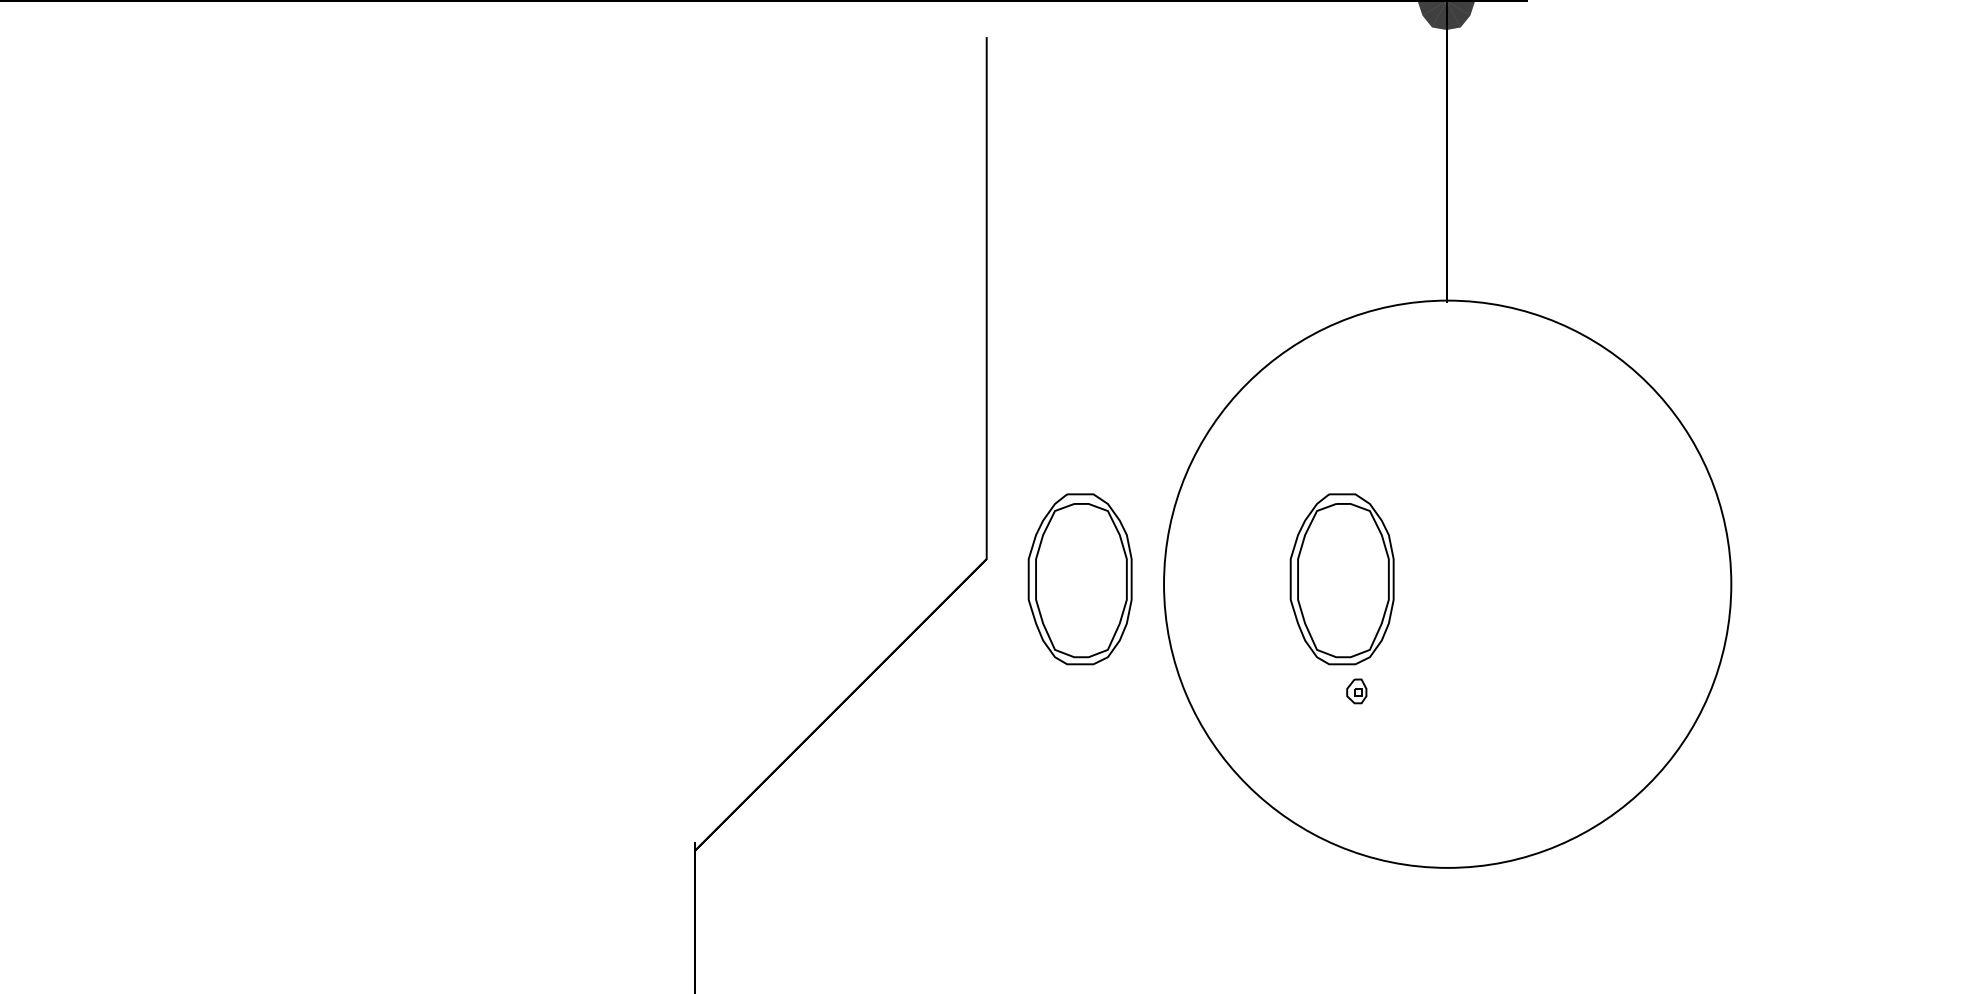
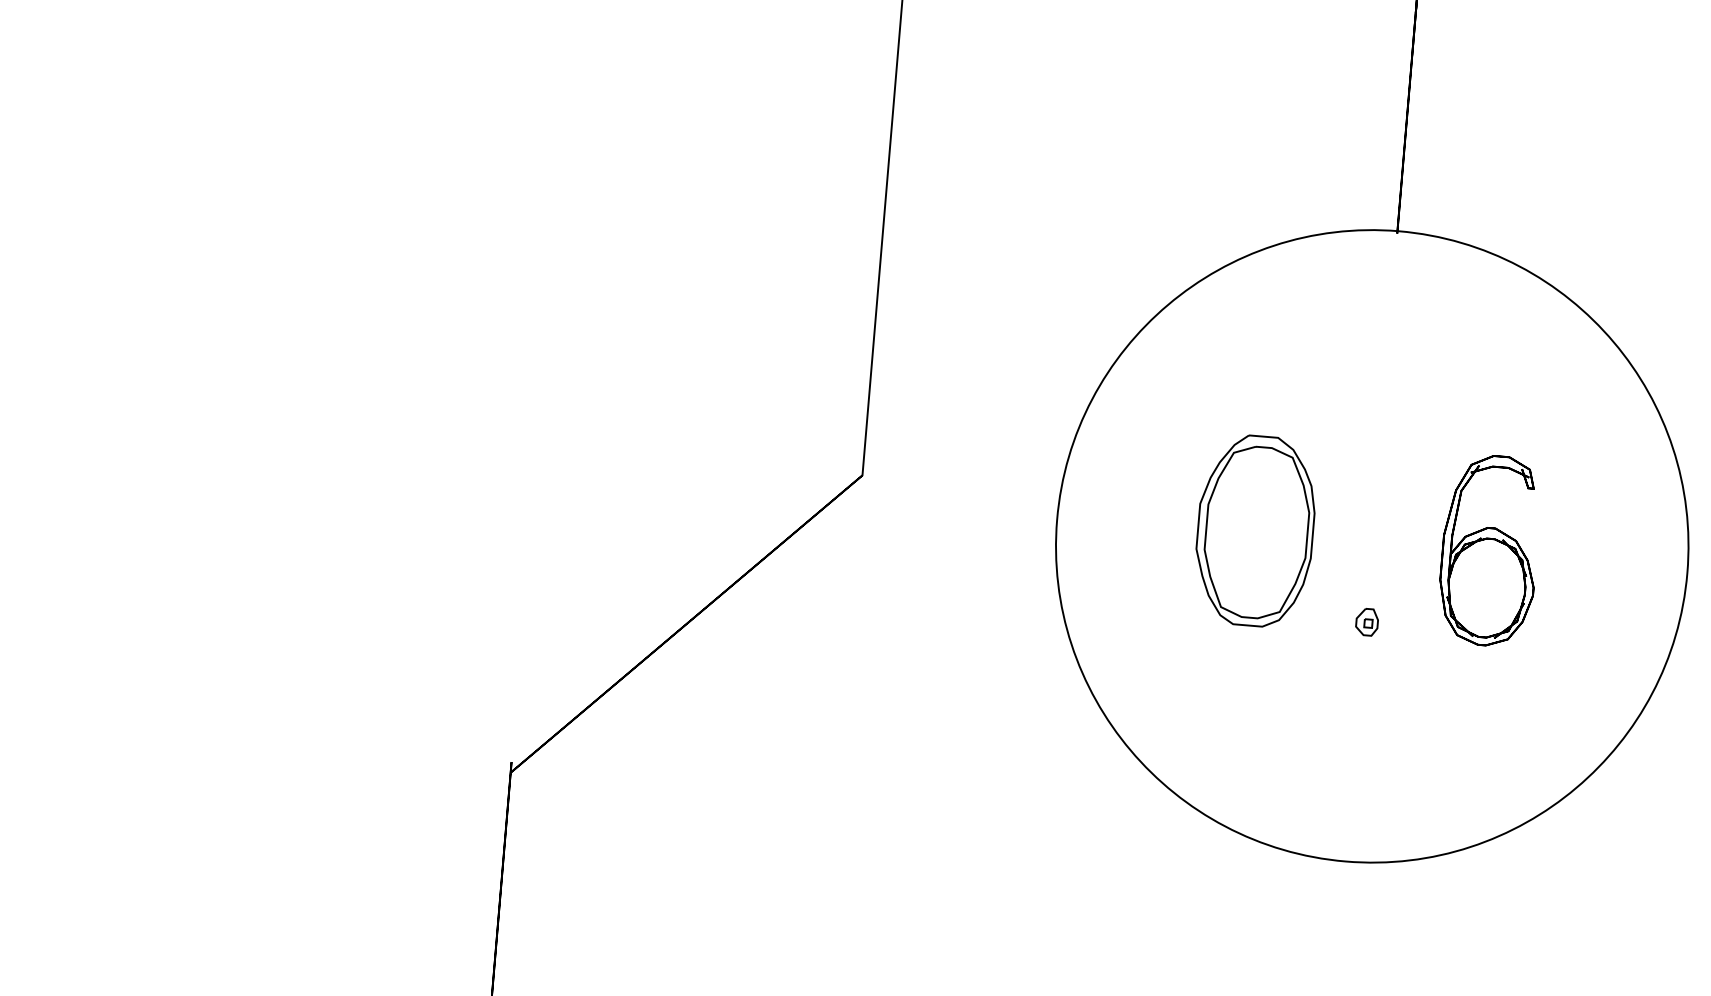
part: (1079, 579) -> (963, 506), removed
part: (1552, 579) -> (1489, 550), added
part: (1356, 691) -> (1366, 622), moved

